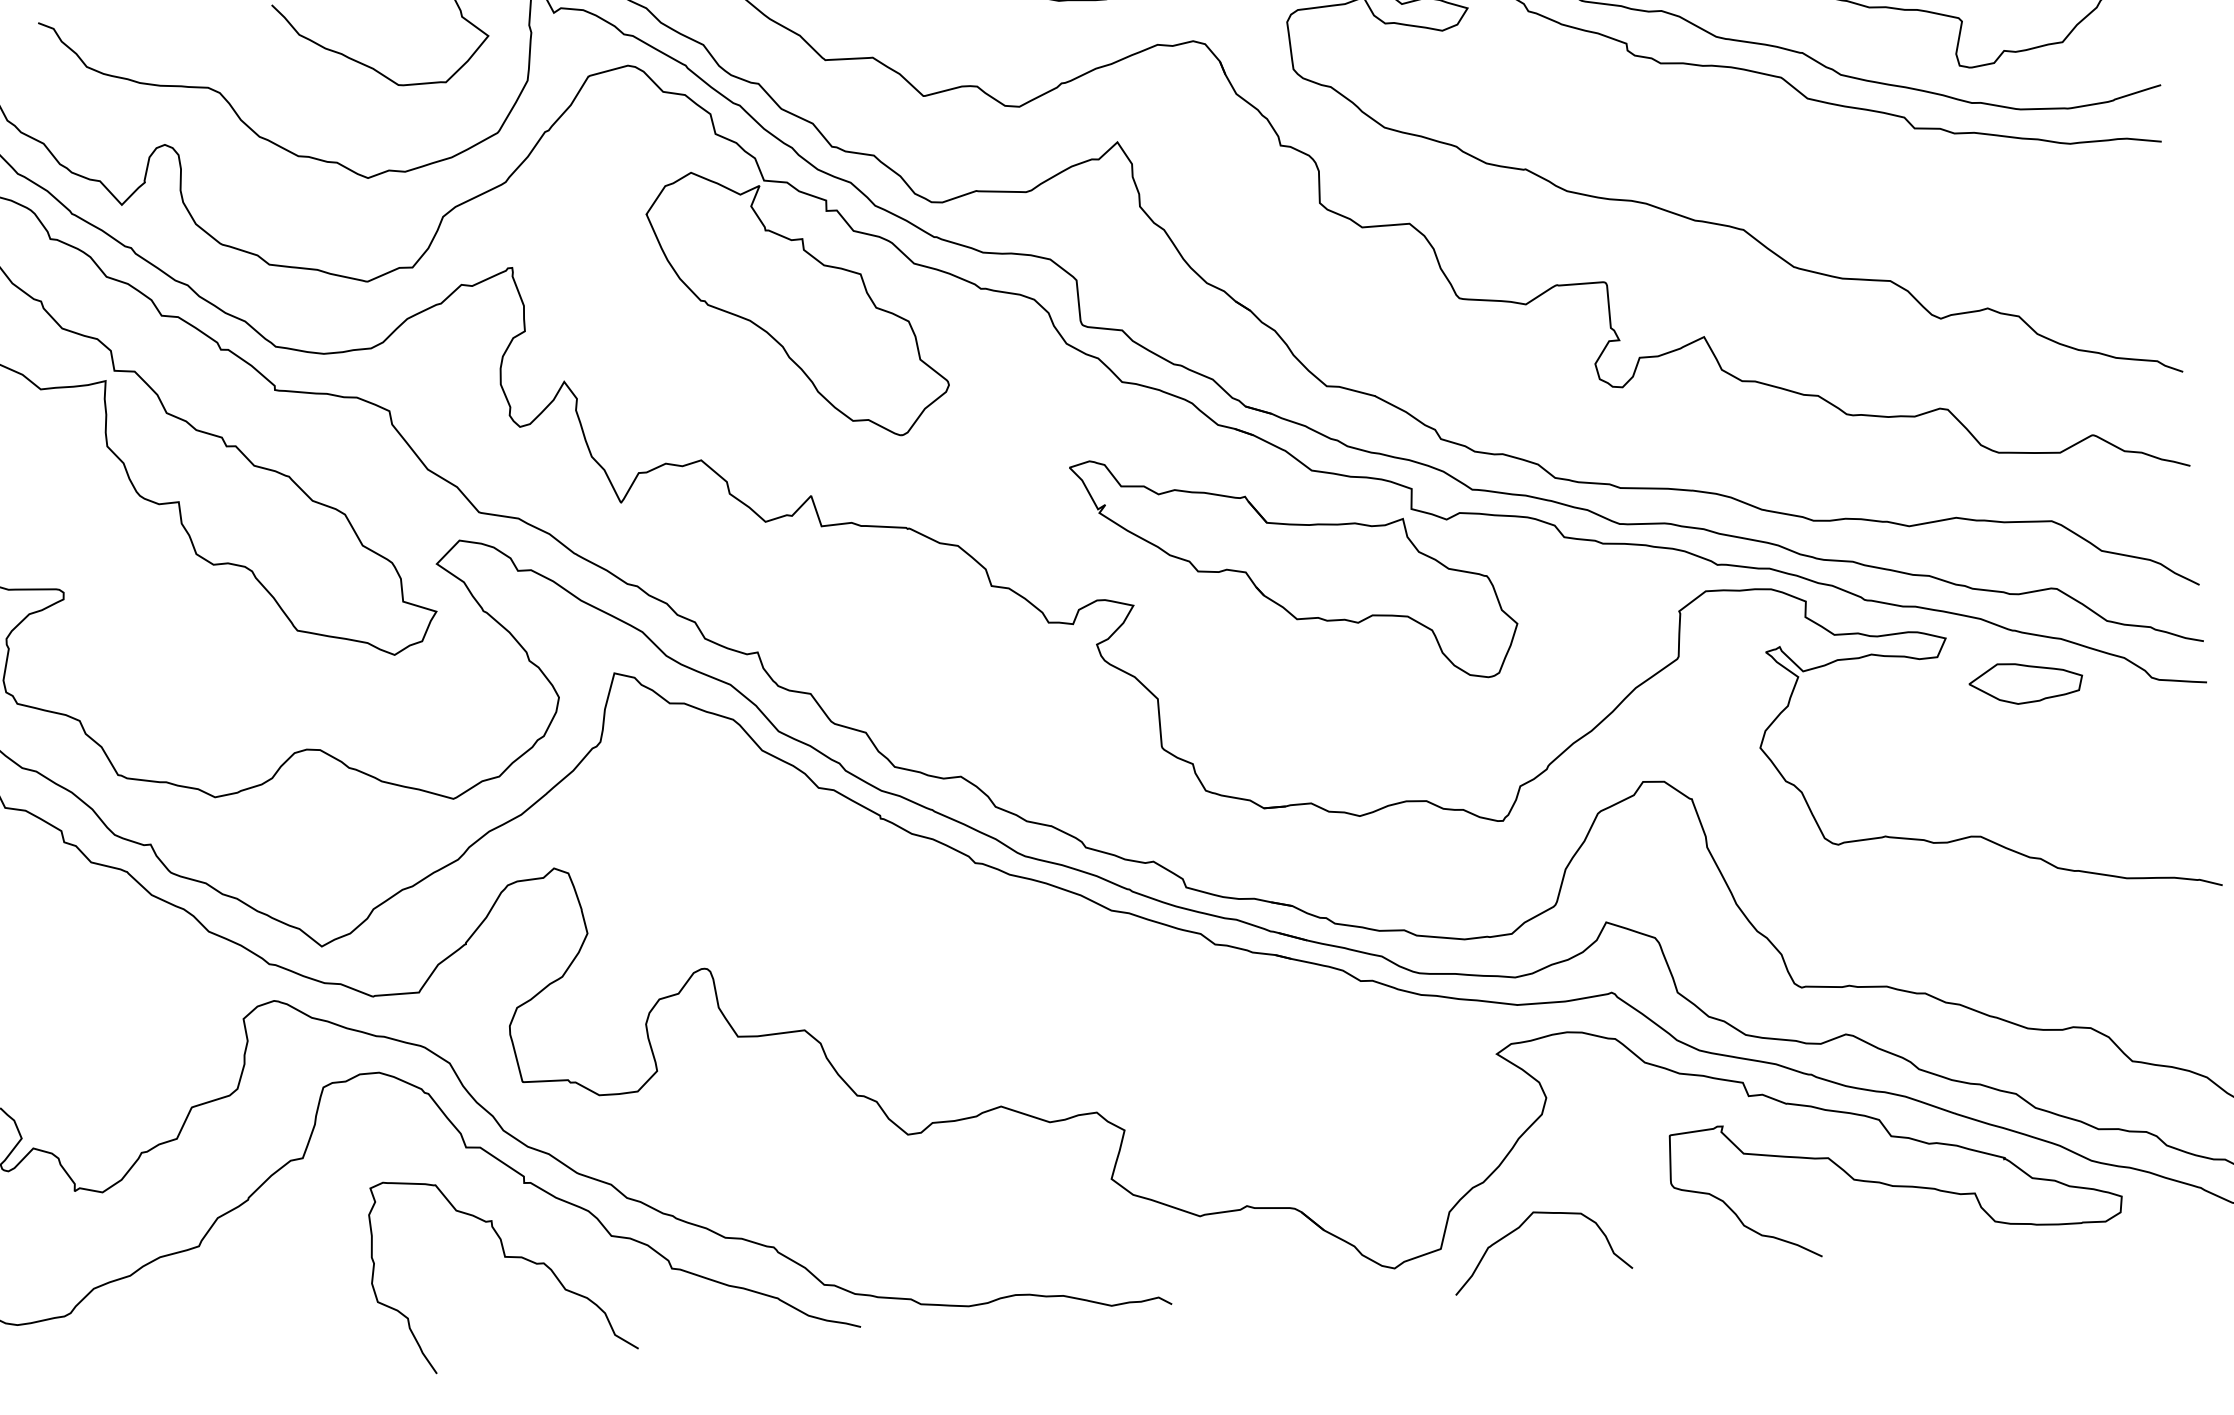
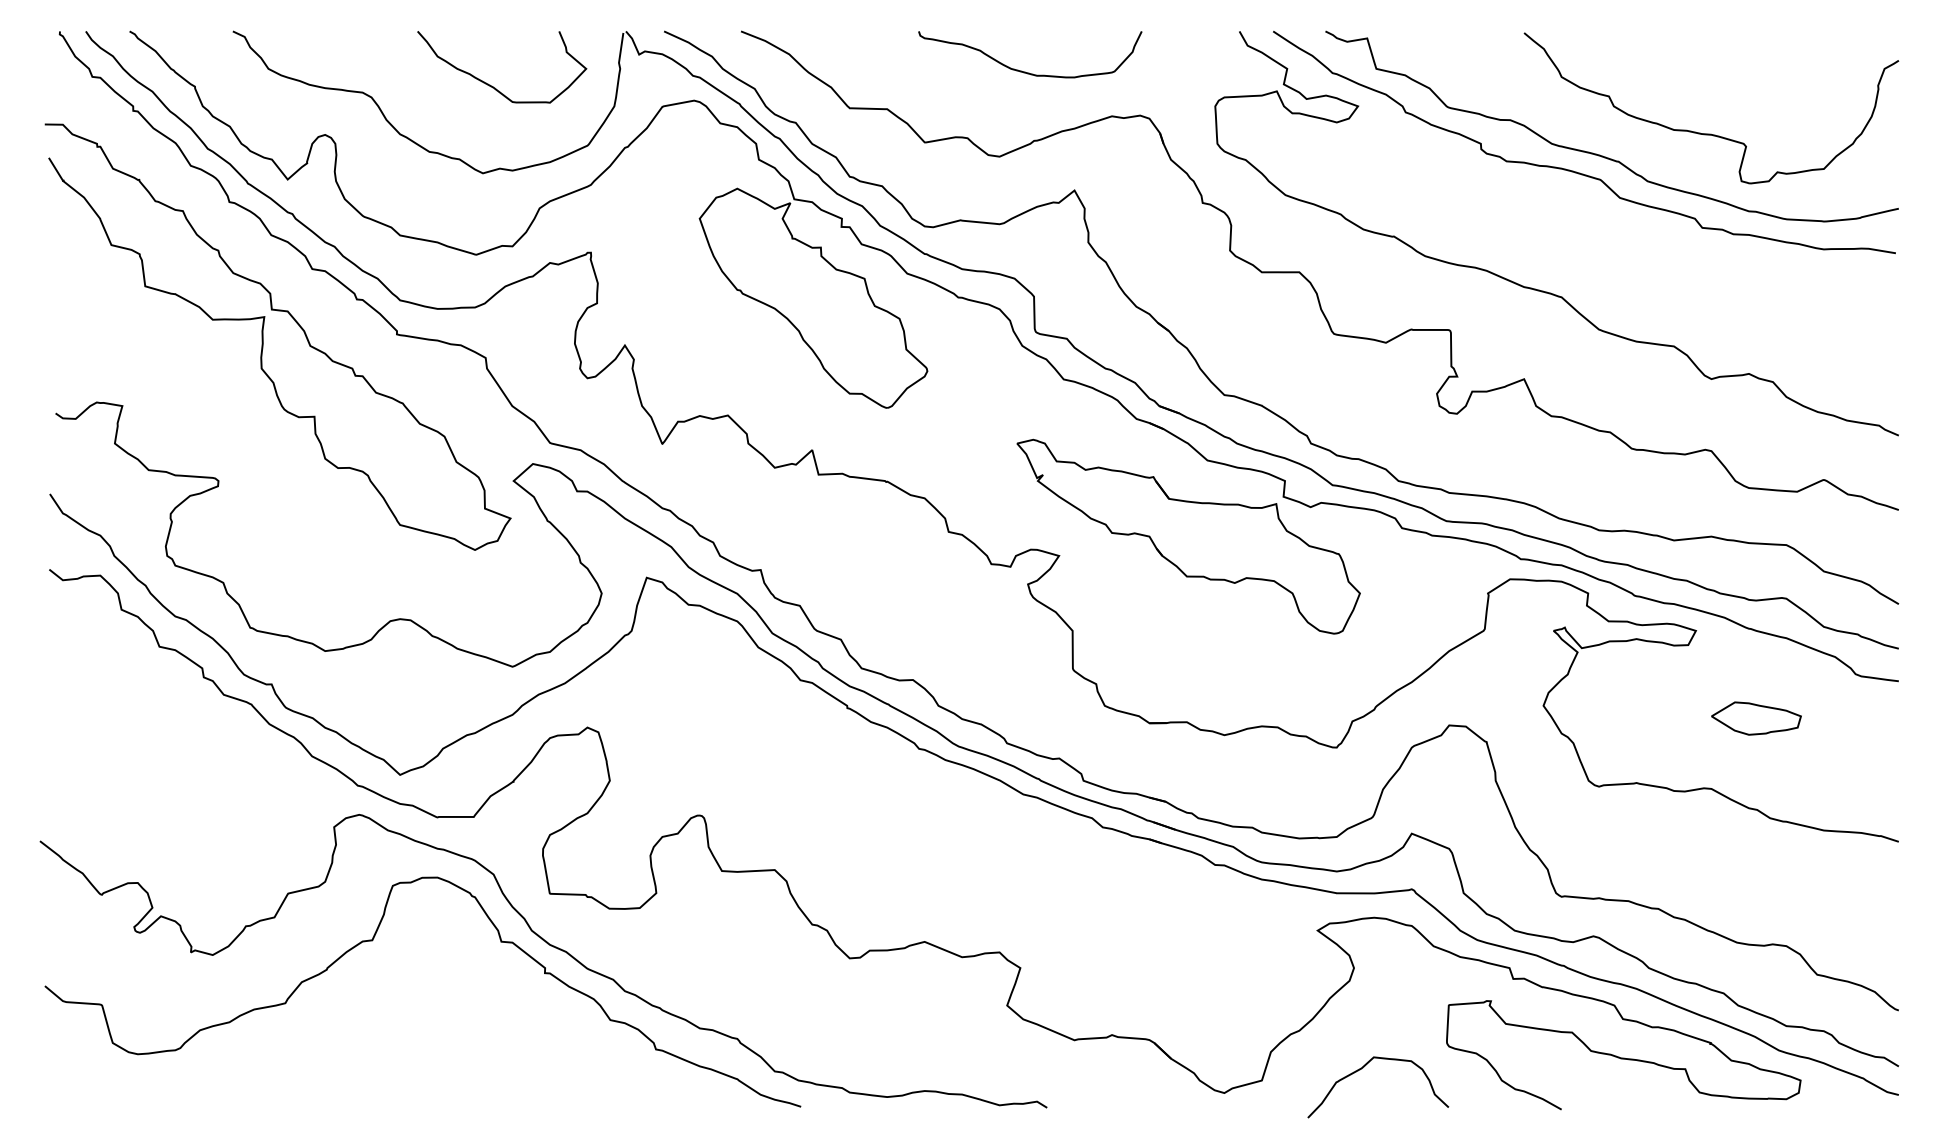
part: (2026, 682) -> (1756, 718), moved
curve: (1521, 1227) -> (1363, 1068), moved
curve: (506, 1258) -> (526, 1031), removed

